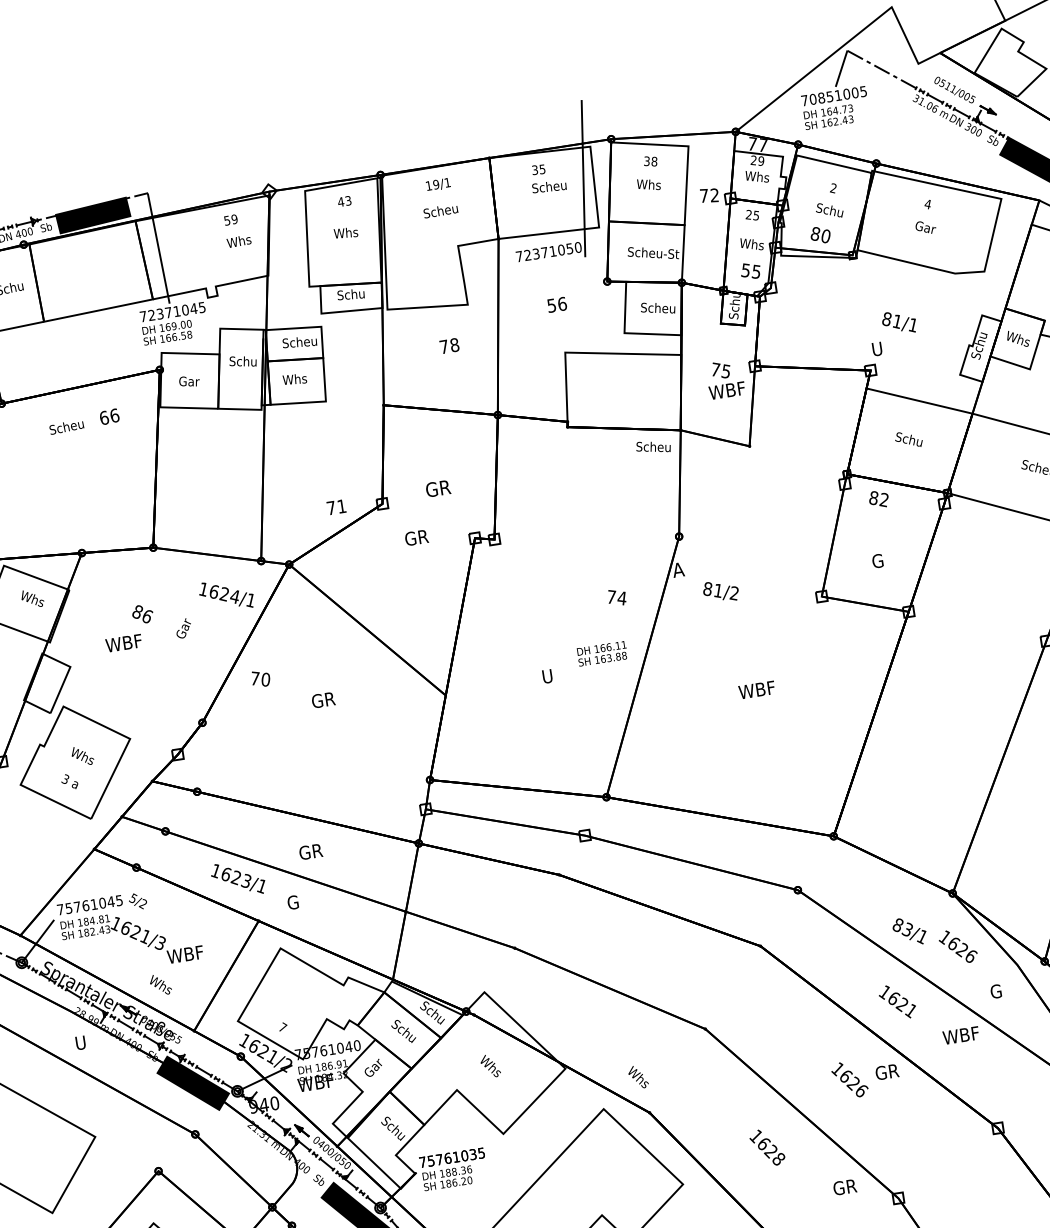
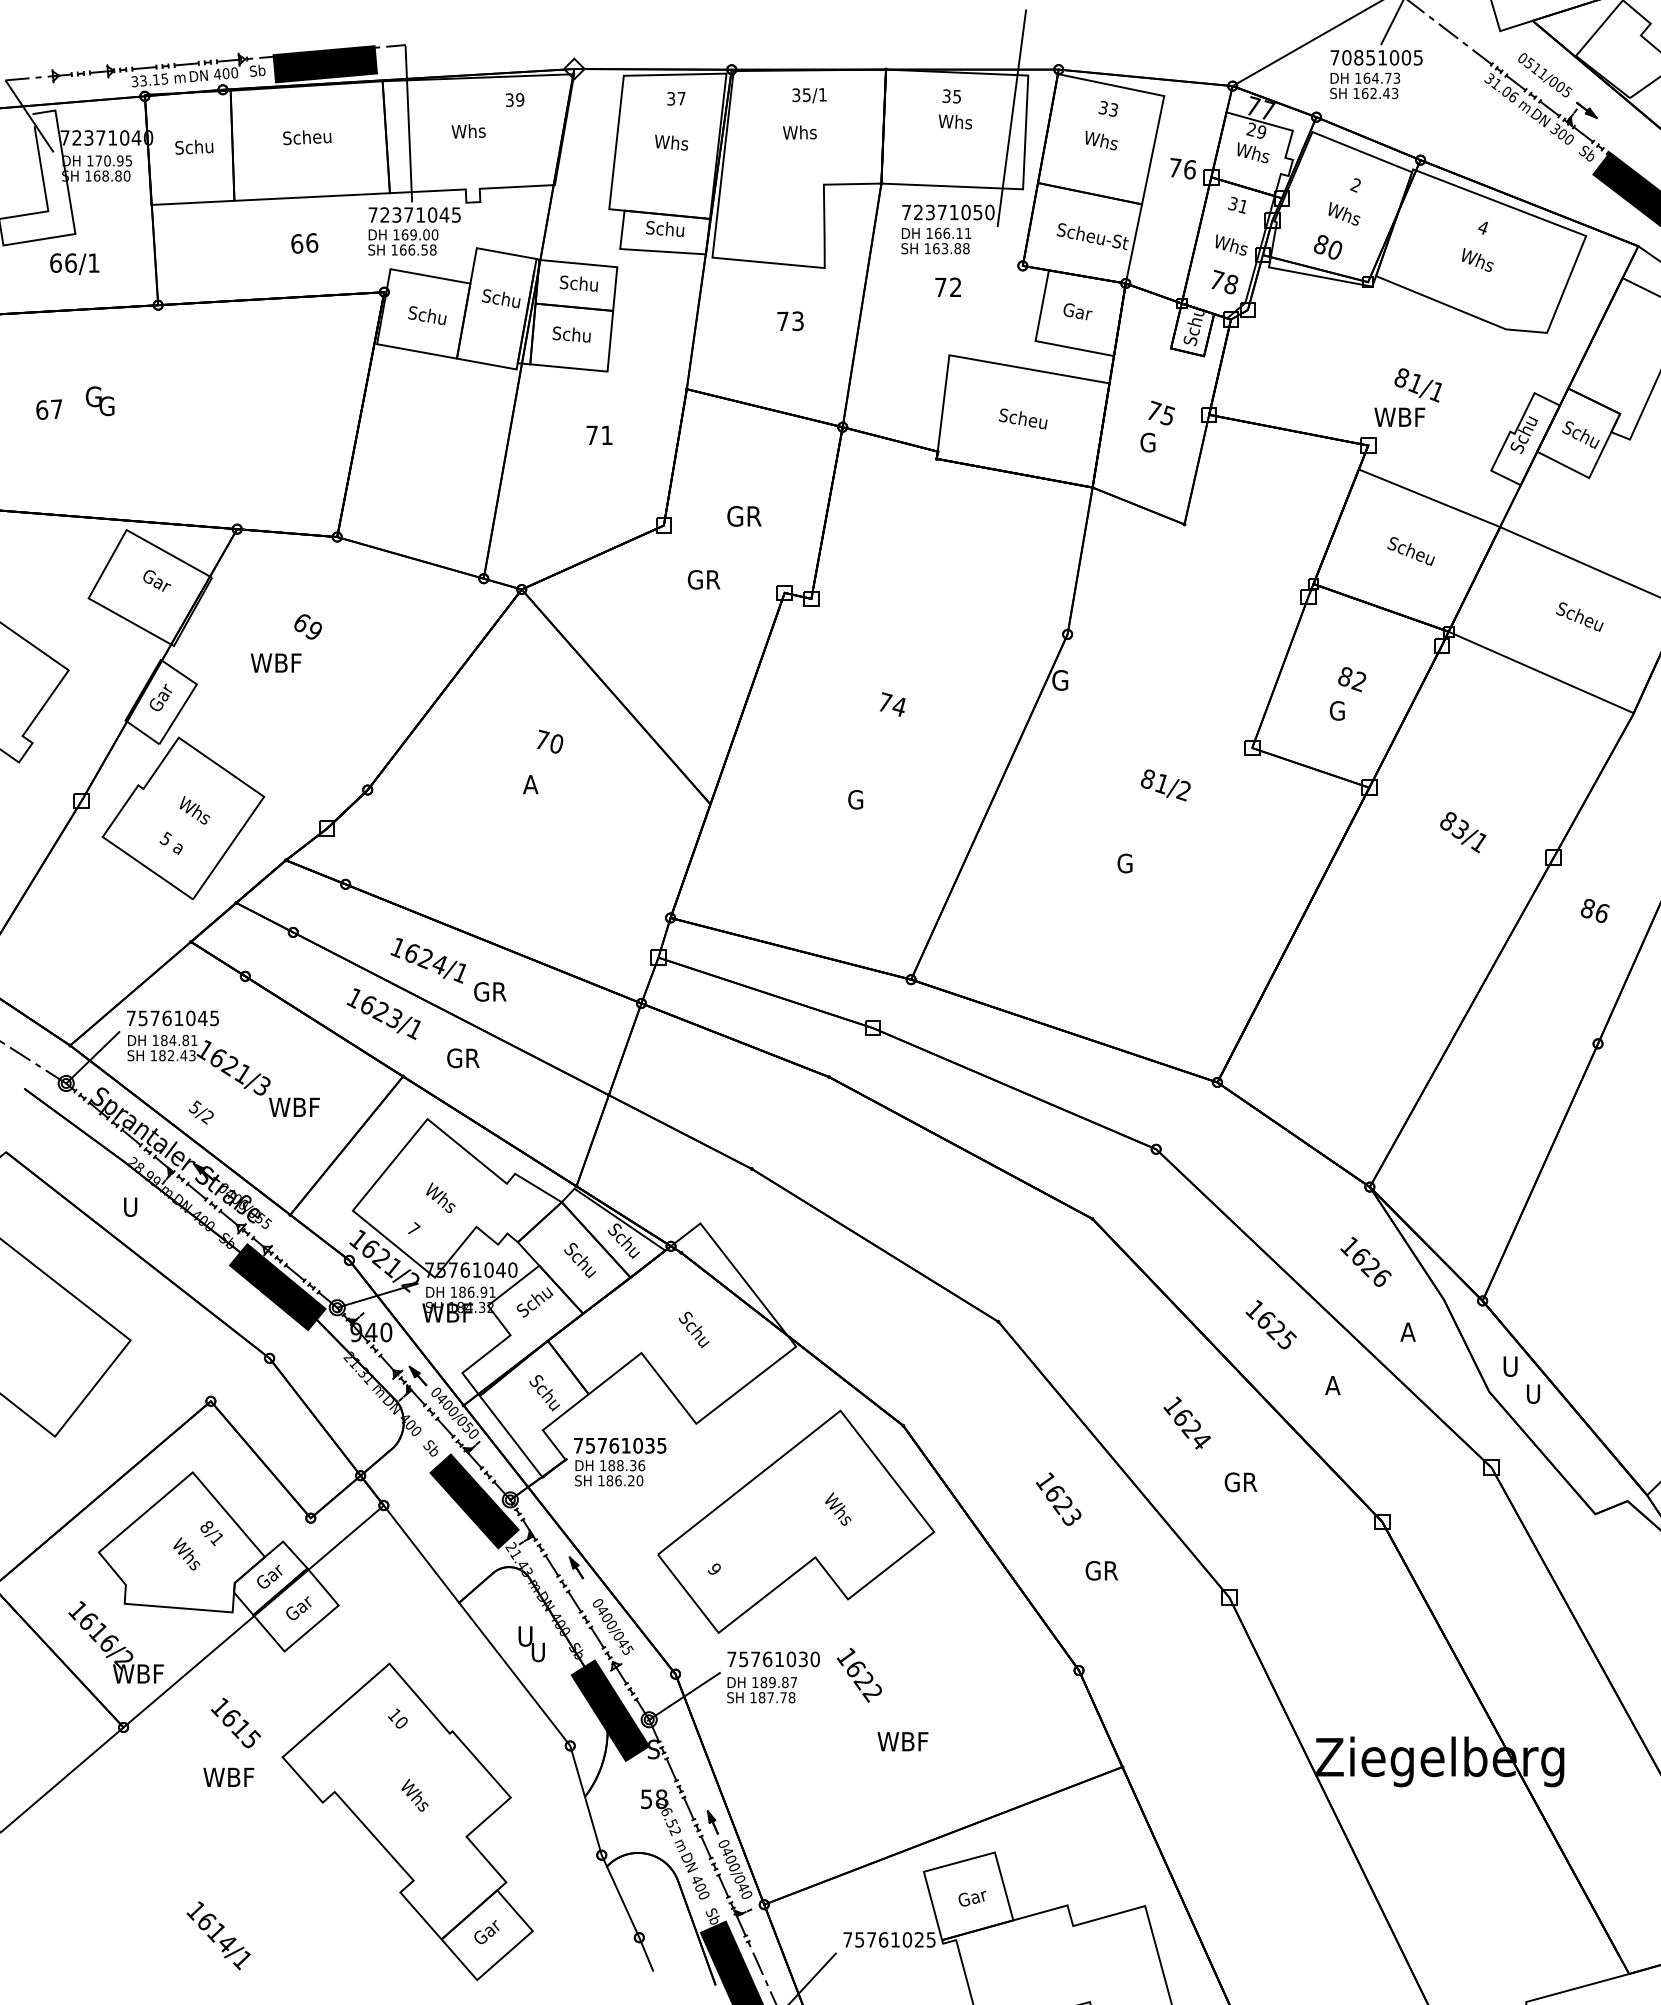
text: (654, 161) -> (1113, 109), 38 -> 33
text: (432, 185) -> (801, 95), 19/1 -> 35/1
text: (549, 186) -> (962, 122), Scheu -> Whs
text: (714, 195) -> (1189, 169), 72 -> 76
text: (344, 201) -> (675, 98), 43 -> 37
text: (829, 210) -> (1345, 214), Schu -> Whs
text: (440, 211) -> (806, 132), Scheu -> Whs
text: (752, 215) -> (1237, 205), 25 -> 31
text: (227, 220) -> (509, 99), 59 -> 39
text: (927, 227) -> (1477, 259), Gar -> Whs
text: (239, 241) -> (468, 131), moved
text: (750, 270) -> (1223, 281), 55 -> 78
text: (557, 304) -> (948, 287), 56 -> 72
text: (658, 308) -> (1087, 313), Scheu -> Gar
text: (1019, 339) -> (1580, 434), Whs -> Schu
text: (310, 342) -> (598, 286), Scheu -> Schu
text: (454, 345) -> (797, 321), 78 -> 73
text: (889, 347) -> (1399, 417), U -> WBF
text: (296, 379) -> (571, 334), Whs -> Schu
text: (192, 381) -> (427, 315), Gar -> Schu
text: (727, 390) -> (1165, 442), WBF -> G
text: (109, 416) -> (304, 243), moved
text: (66, 427) -> (307, 137), moved
text: (923, 443) -> (1425, 557), Schu -> Scheu
text: (652, 446) -> (1022, 418), moved
text: (879, 499) -> (1352, 679), moved
text: (336, 506) -> (599, 434), moved
text: (678, 570) -> (1059, 680), A -> G
text: (720, 591) -> (1165, 785), moved
text: (225, 595) -> (427, 960), moved
text: (617, 597) -> (892, 704), moved
text: (32, 598) -> (158, 581), Whs -> Gar
text: (142, 613) -> (308, 626), 86 -> 69
text: (183, 628) -> (160, 697), moved
text: (602, 653) -> (936, 241), moved
text: (547, 676) -> (855, 799), U -> G
text: (261, 678) -> (550, 741), moved
text: (756, 690) -> (1142, 863), WBF -> G
text: (323, 700) -> (539, 784), GR -> A
text: (66, 778) -> (167, 838), 3 -> 5
text: (305, 900) -> (472, 1057), G -> GR
text: (137, 901) -> (200, 1112), moved
text: (909, 931) -> (1463, 832), moved
text: (160, 984) -> (440, 1197), moved
text: (995, 991) -> (1408, 1331), G -> A
text: (910, 1010) -> (1286, 1340), 1621 -> 1625
text: (960, 1035) -> (1350, 1385), WBF -> A
text: (376, 1066) -> (534, 1302), Gar -> Schu
text: (491, 1067) -> (693, 1329), Whs -> Schu
text: (886, 1072) -> (1240, 1482), moved
text: (638, 1076) -> (838, 1508), moved
text: (861, 1091) -> (1201, 1441), 1626 -> 1624
text: (778, 1159) -> (1071, 1517), 1628 -> 1623
text: (844, 1187) -> (1101, 1570), moved

